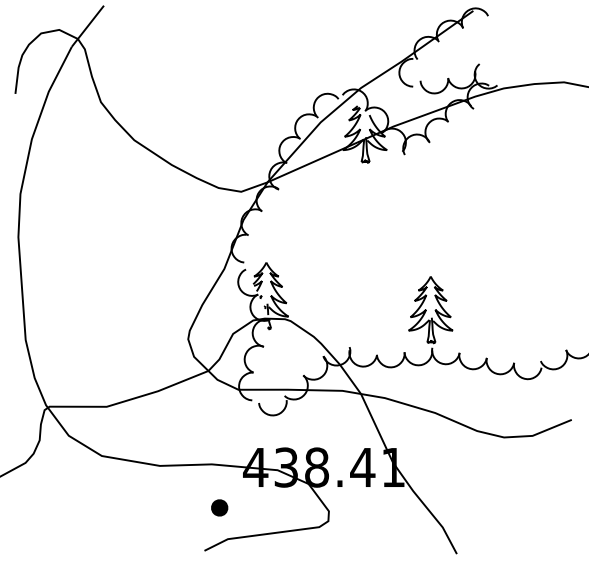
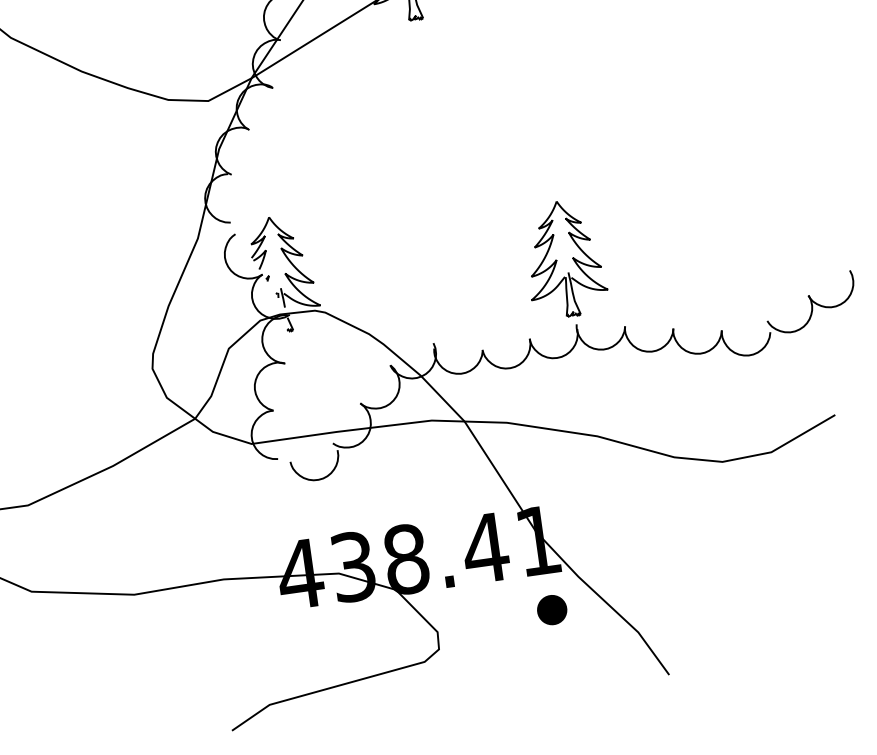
part: (219, 507) -> (551, 609), moved

